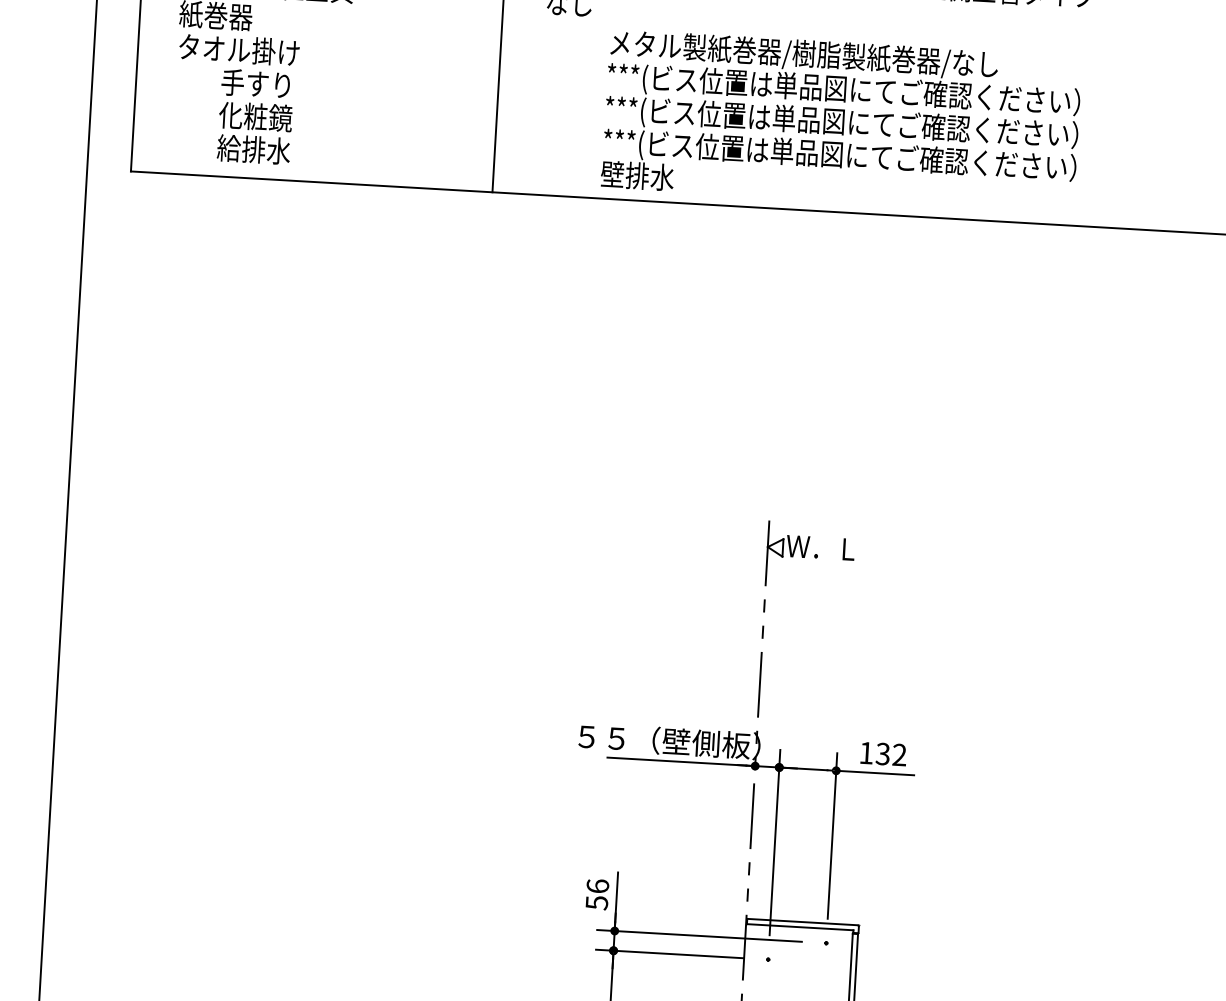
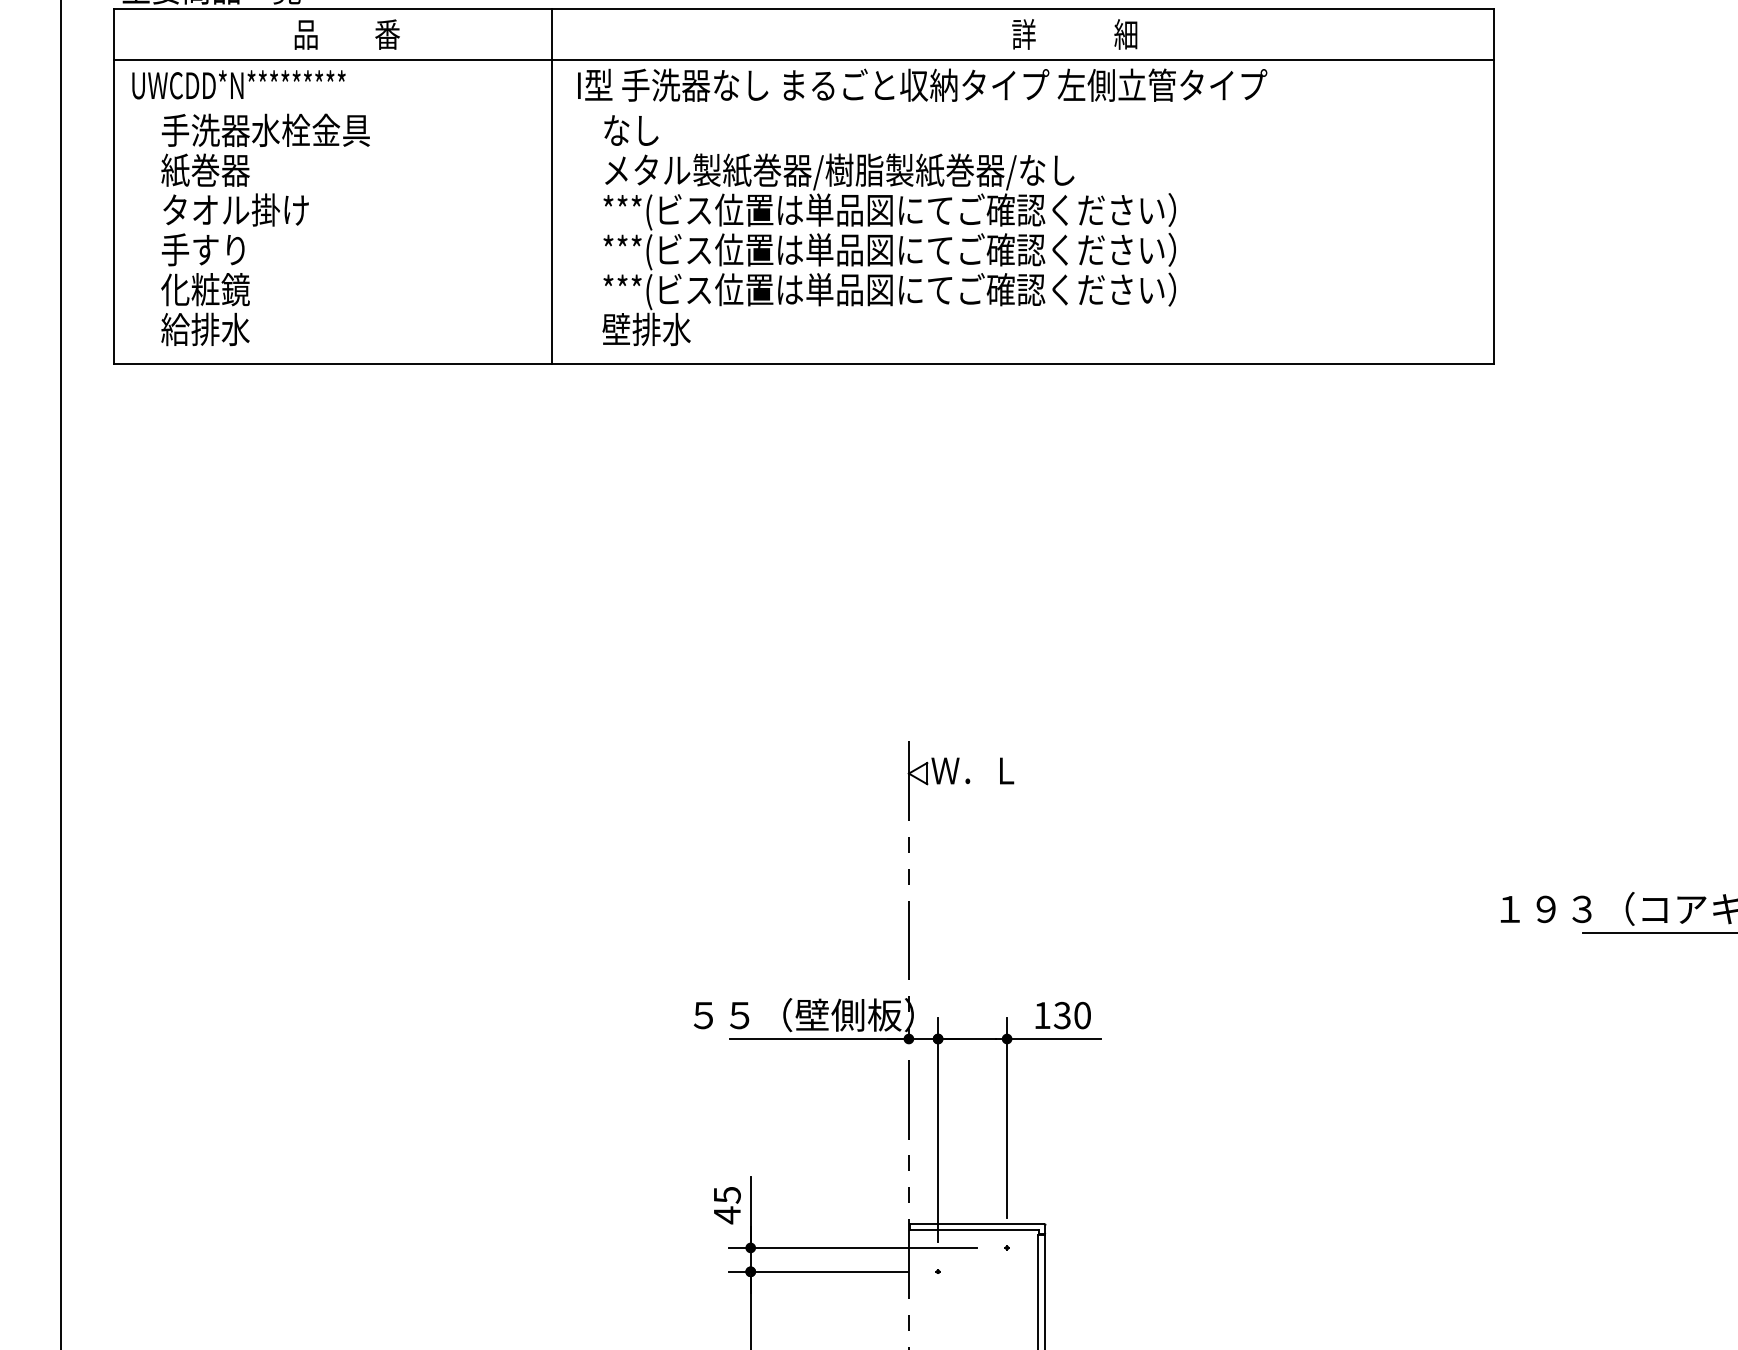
text: (255, 116) -> (205, 289), moved
text: (840, 121) -> (888, 249), moved
text: (899, 754) -> (1082, 1015), 132 -> 130
text: (596, 894) -> (726, 1205), 56 -> 45

